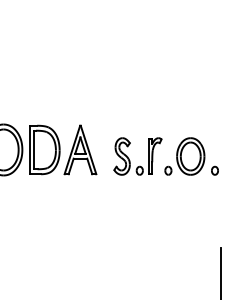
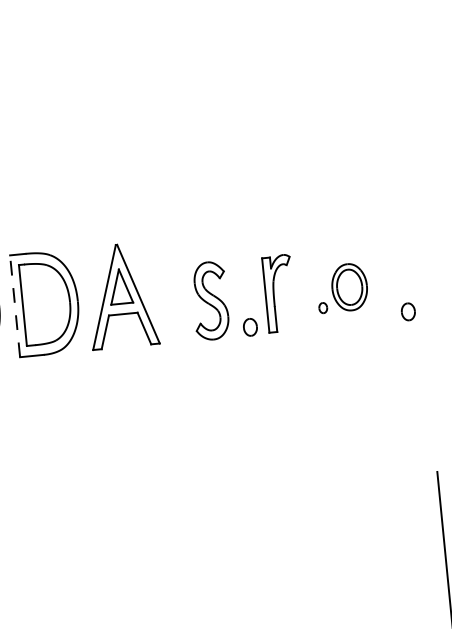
line: (29, 149) -> (14, 305), solid -> dashed
part: (184, 156) -> (341, 288), size x0.6

